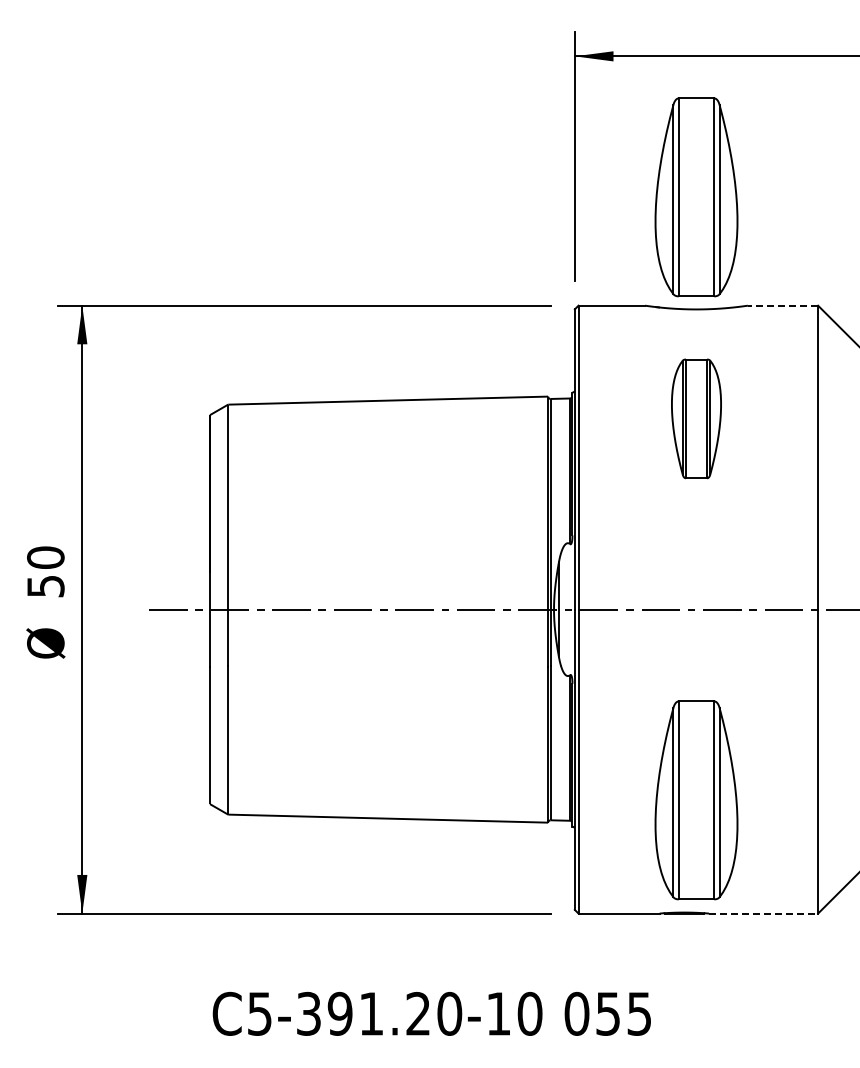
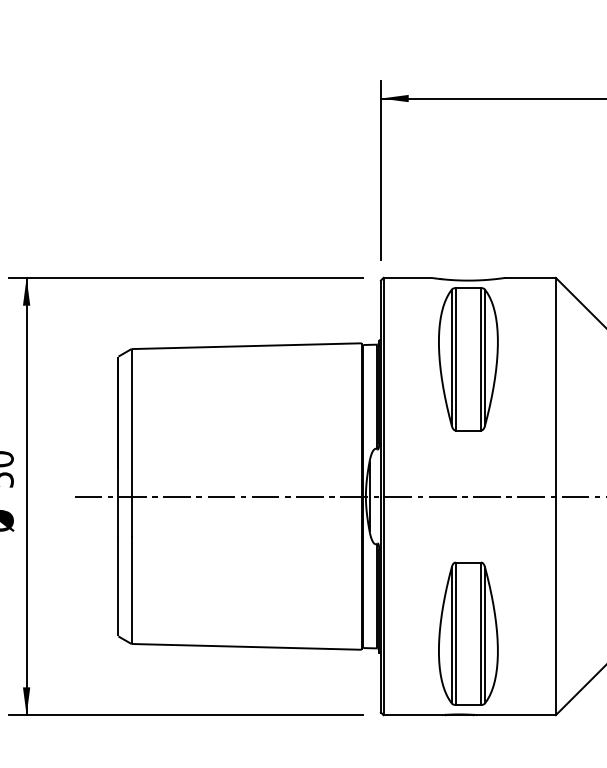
part: (696, 197) -> (468, 200), removed
line: (782, 305) -> (530, 277), dashed -> solid
part: (696, 418) -> (468, 359), size x1.67
line: (763, 913) -> (516, 715), dashed -> solid

